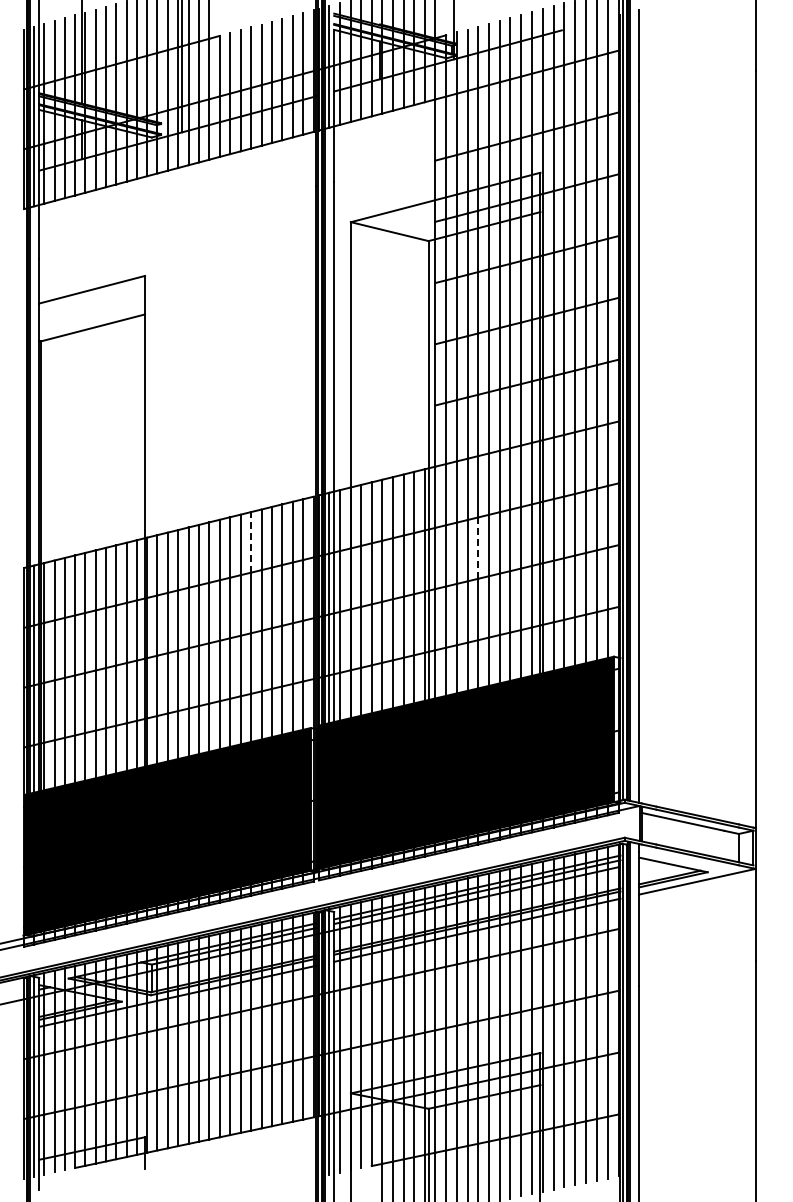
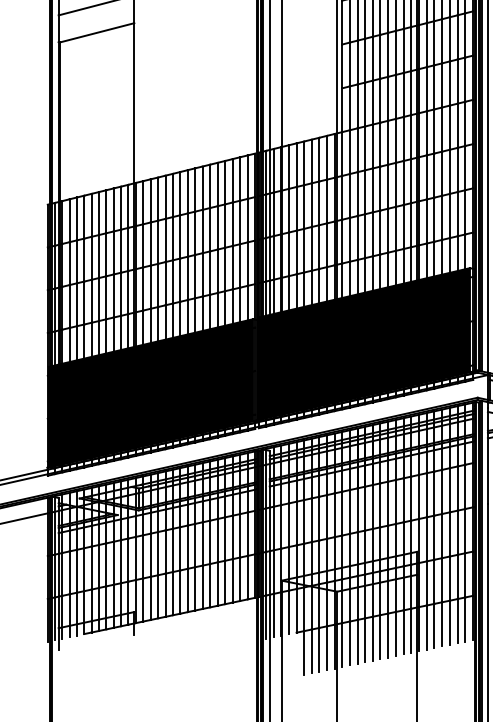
line: (251, 541) -> (210, 185), dashed -> solid
line: (478, 548) -> (373, 190), dashed -> solid

